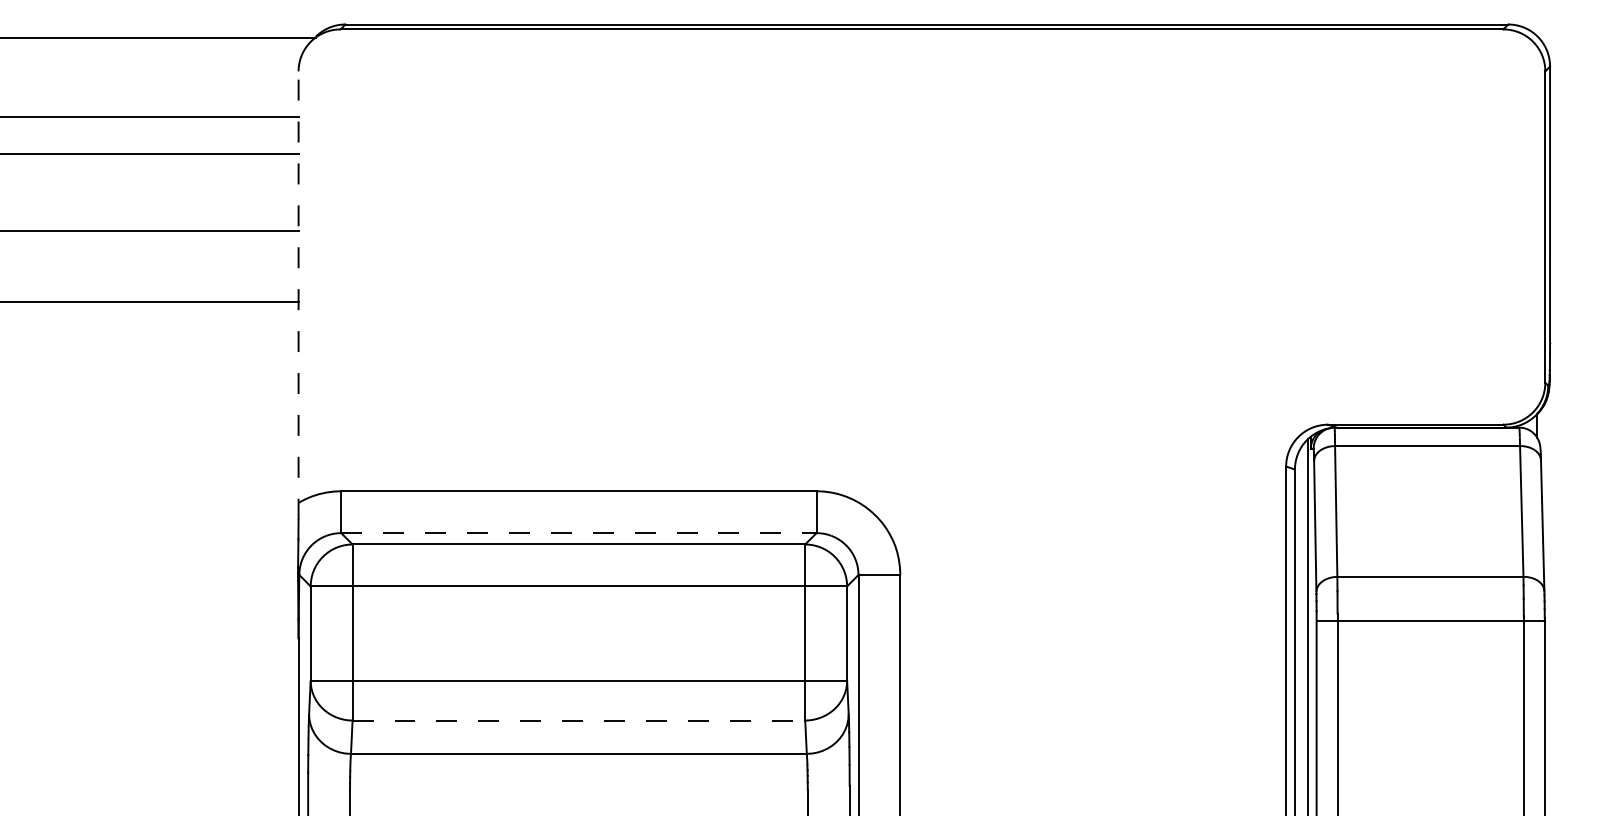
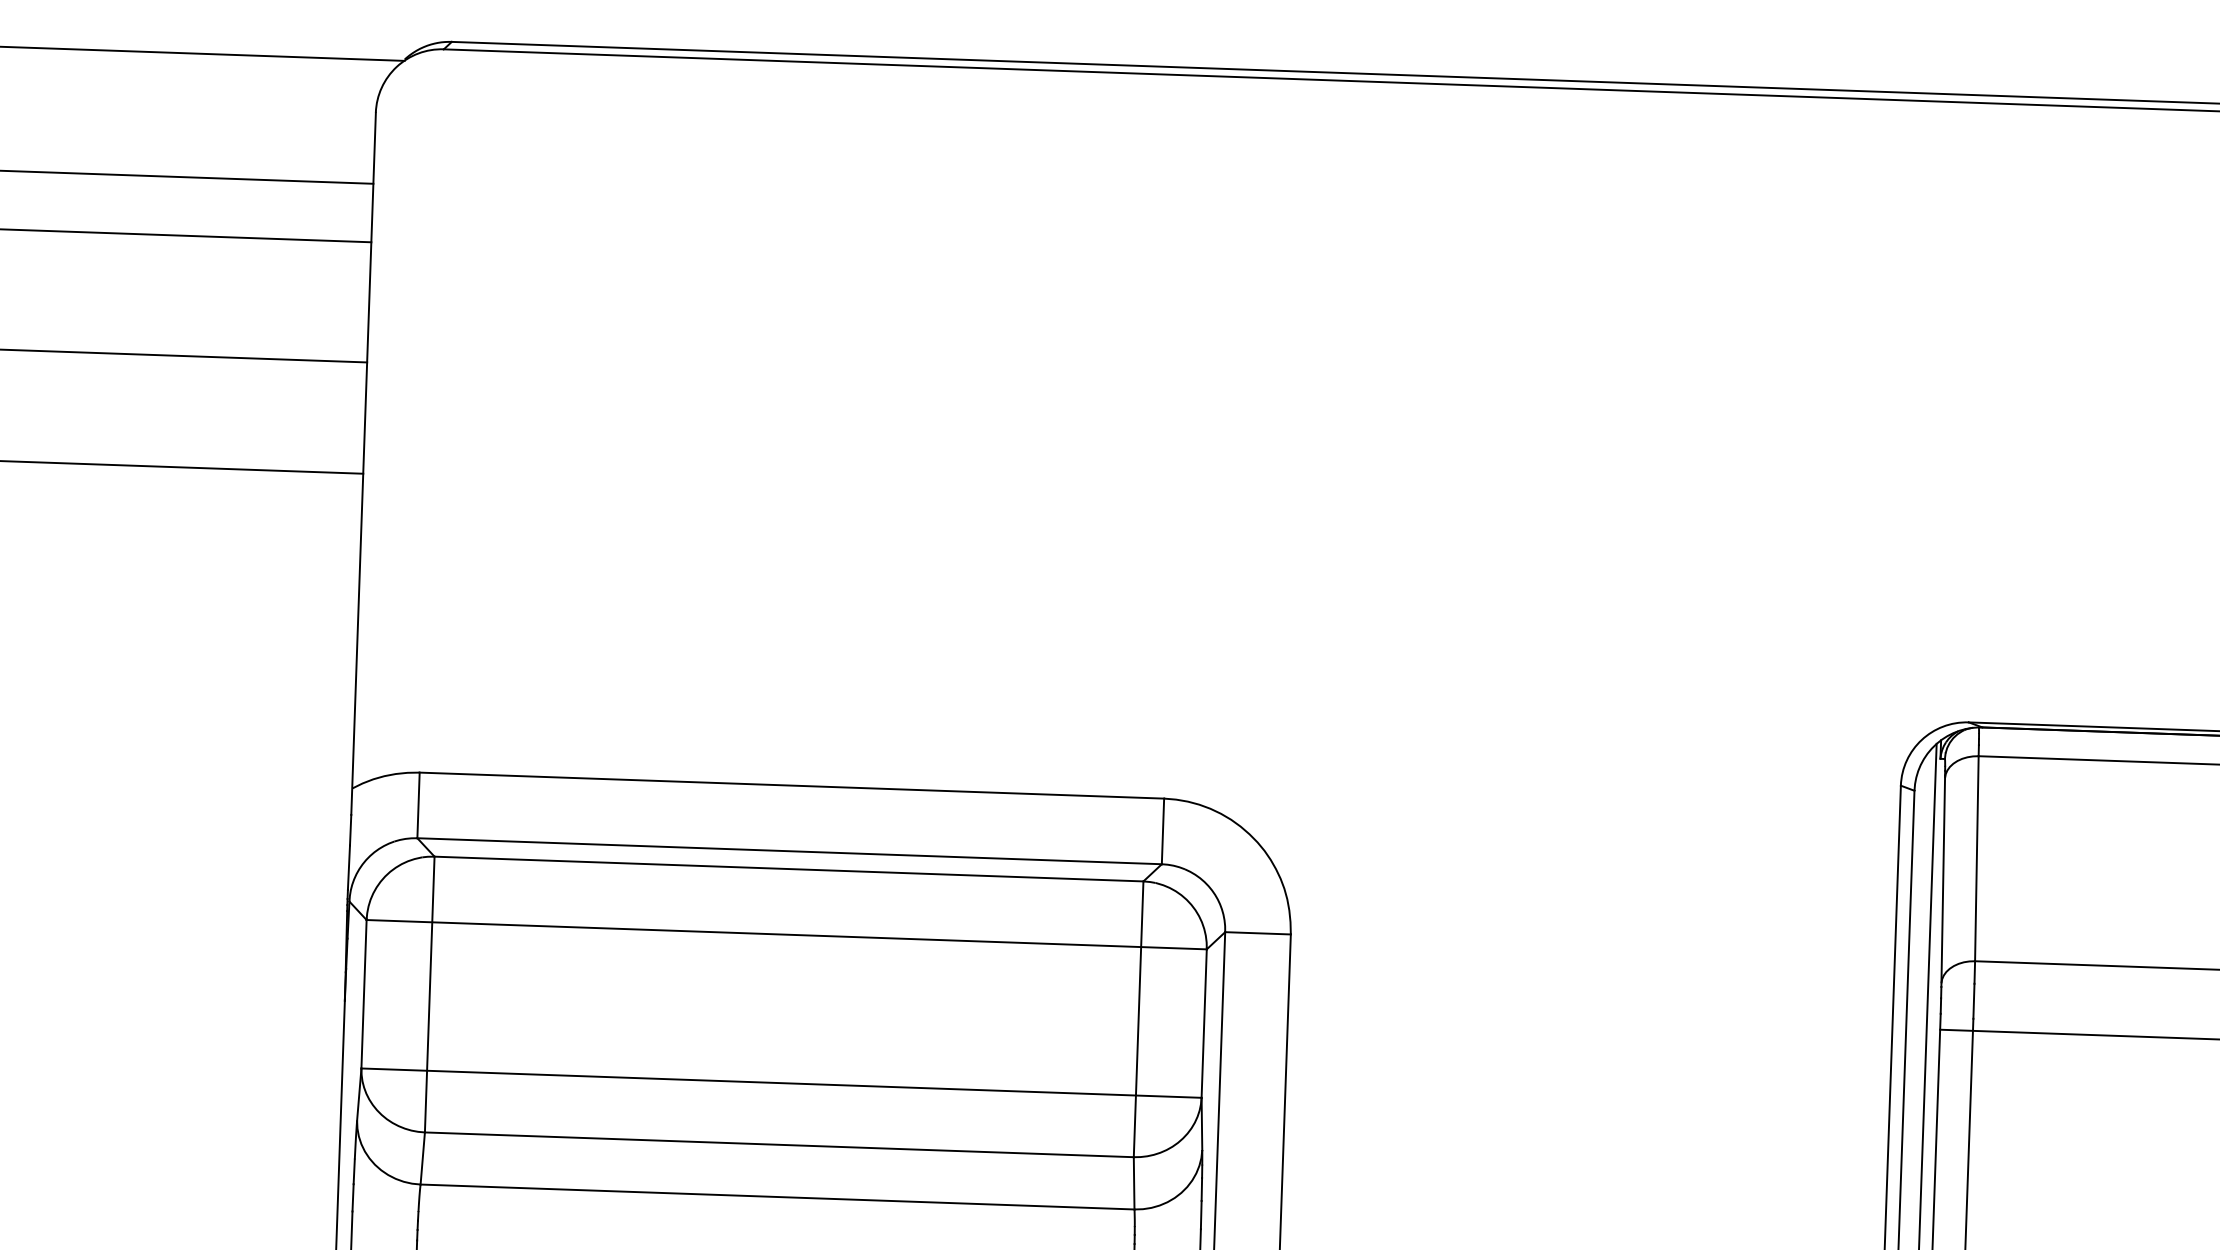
line: (298, 295) -> (363, 463), dashed -> solid
line: (578, 533) -> (788, 851), dashed -> solid
line: (579, 720) -> (780, 1144), dashed -> solid

